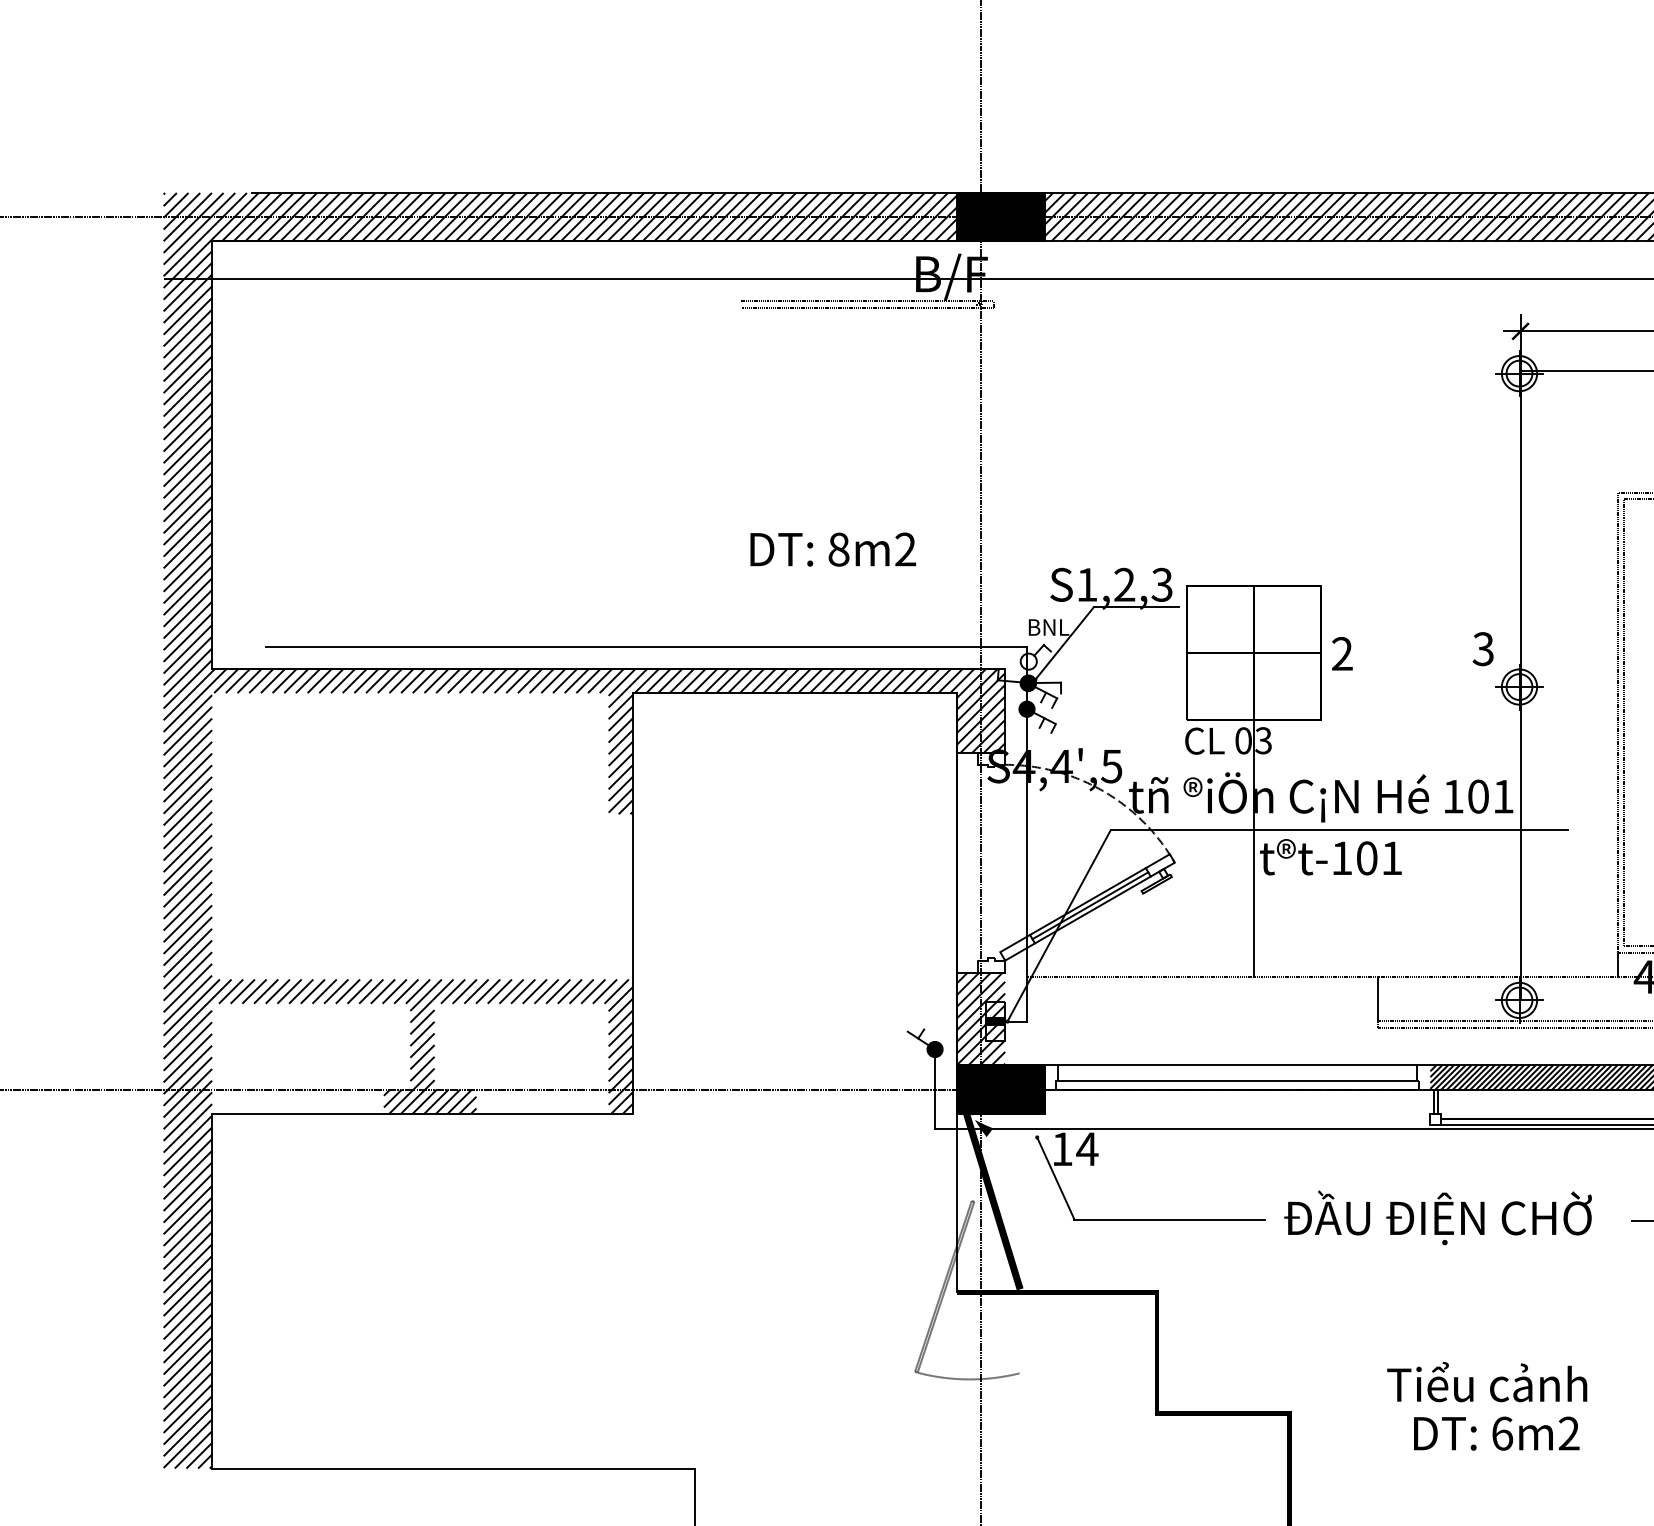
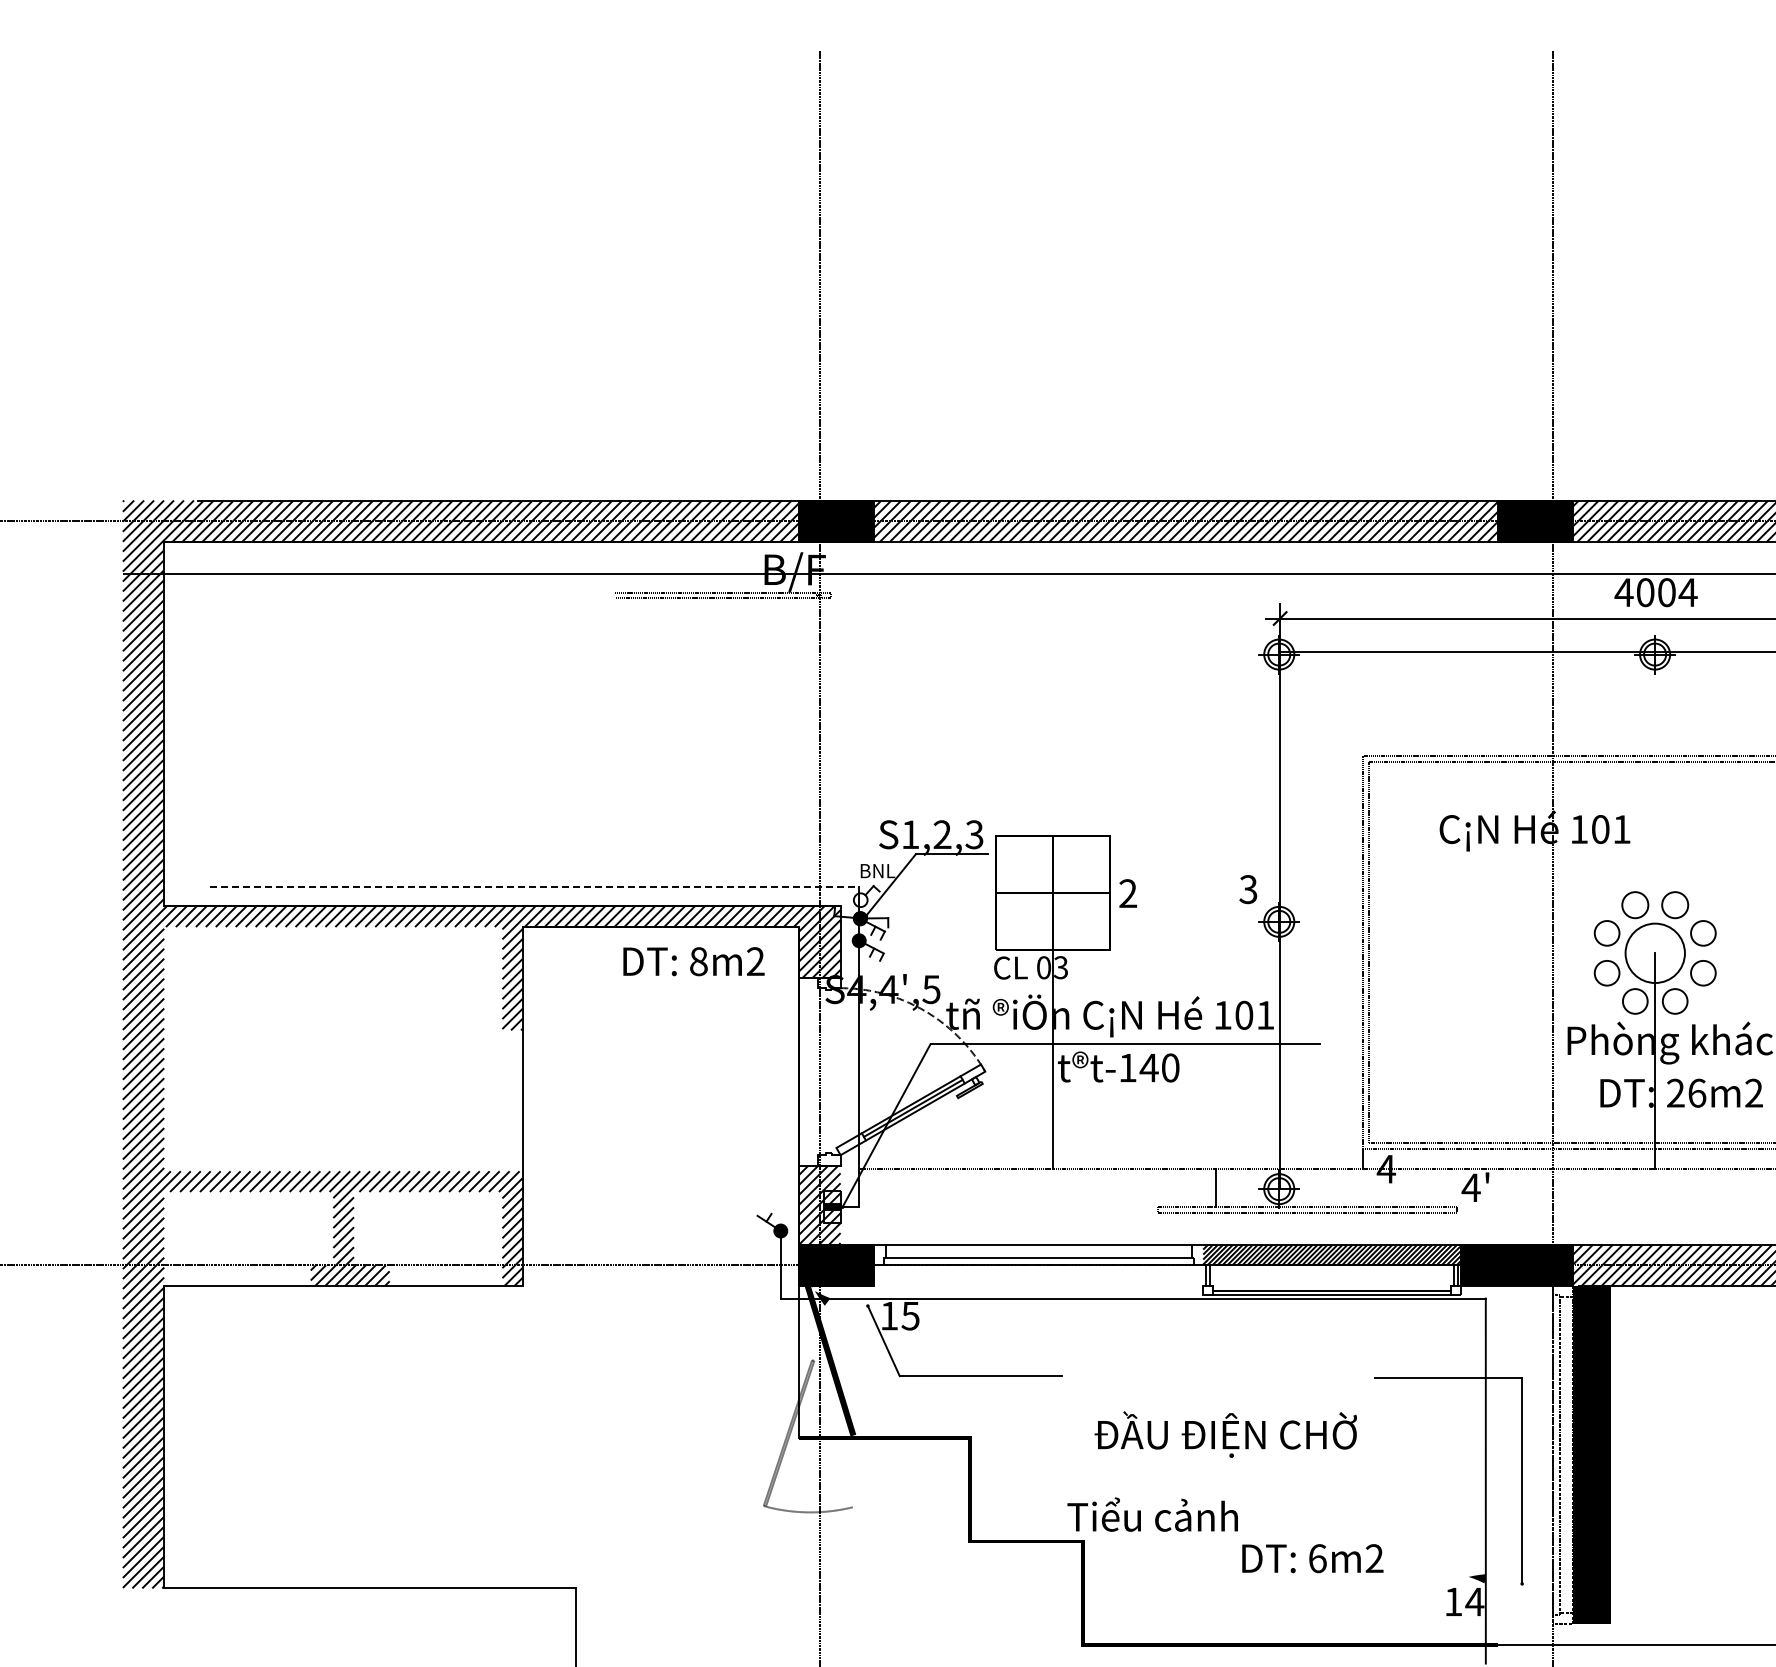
text: (832, 549) -> (693, 961), moved
line: (646, 646) -> (534, 887), solid -> dashed
text: (1379, 857) -> (1159, 1067), t®t-101 -> t®t-140
line: (1377, 998) -> (1216, 1187), moved
text: (1087, 1149) -> (910, 1316), 14 -> 15
text: (1437, 1217) -> (1225, 1434), moved
text: (1486, 1381) -> (1152, 1514), moved
text: (1496, 1433) -> (1312, 1558), moved

